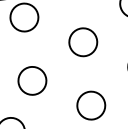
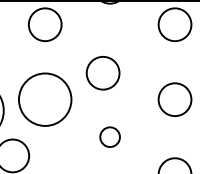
circle: (82, 42) -> (102, 73), moved
circle: (31, 80) -> (44, 99), size x1.6
circle: (90, 105) -> (109, 136), size x0.6

